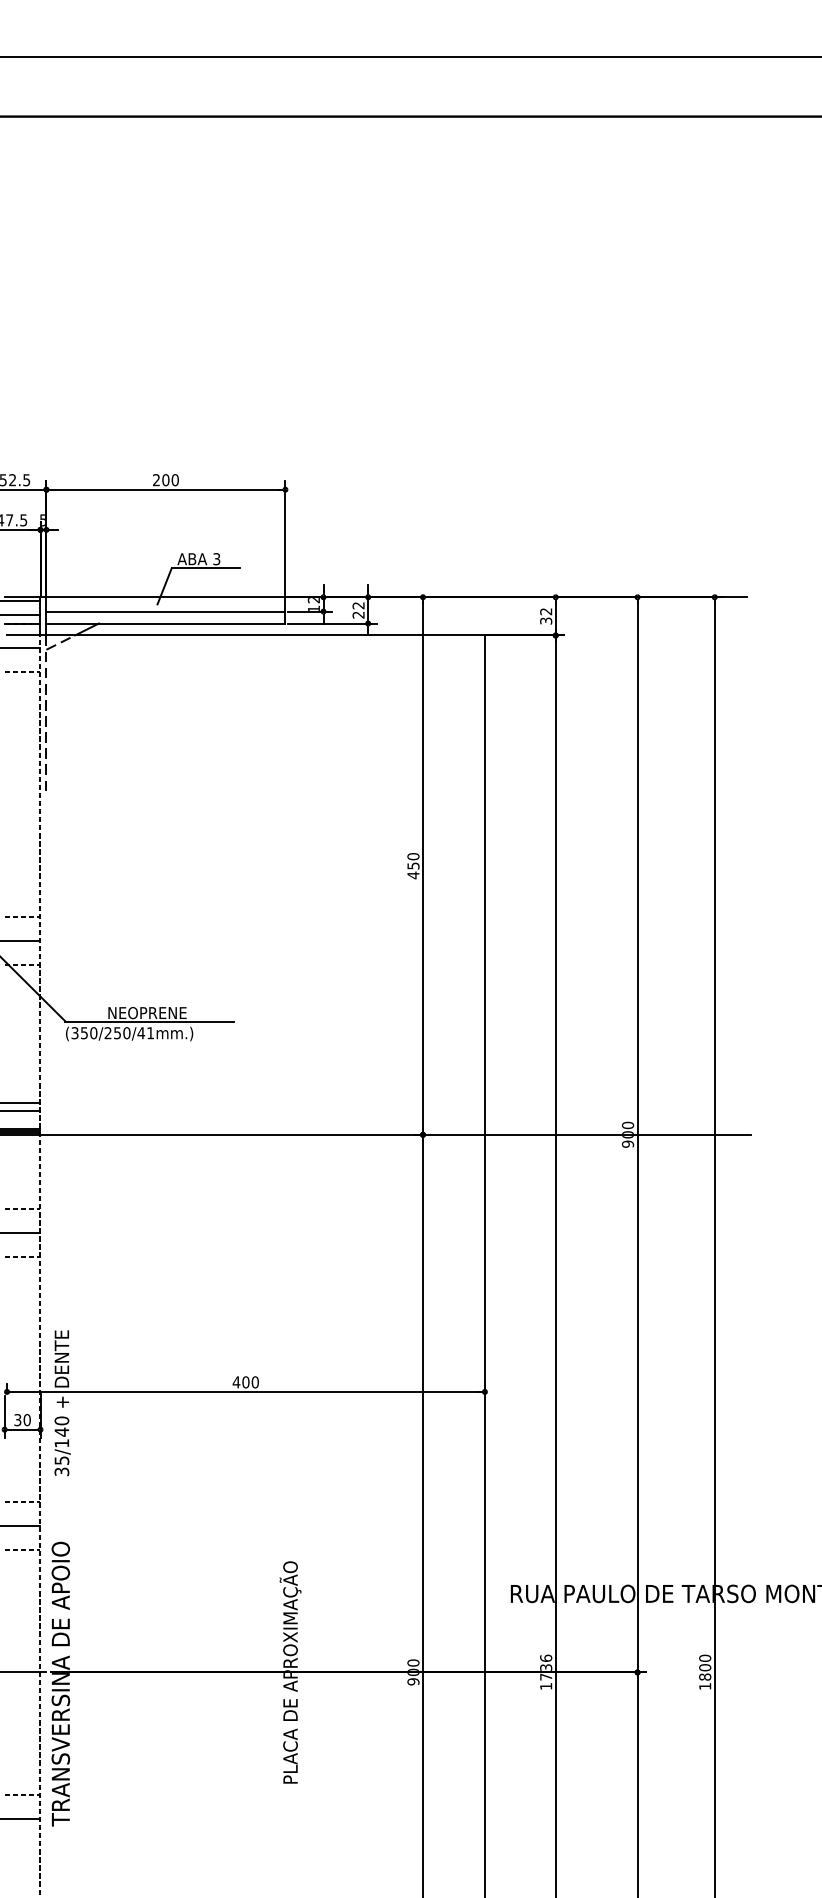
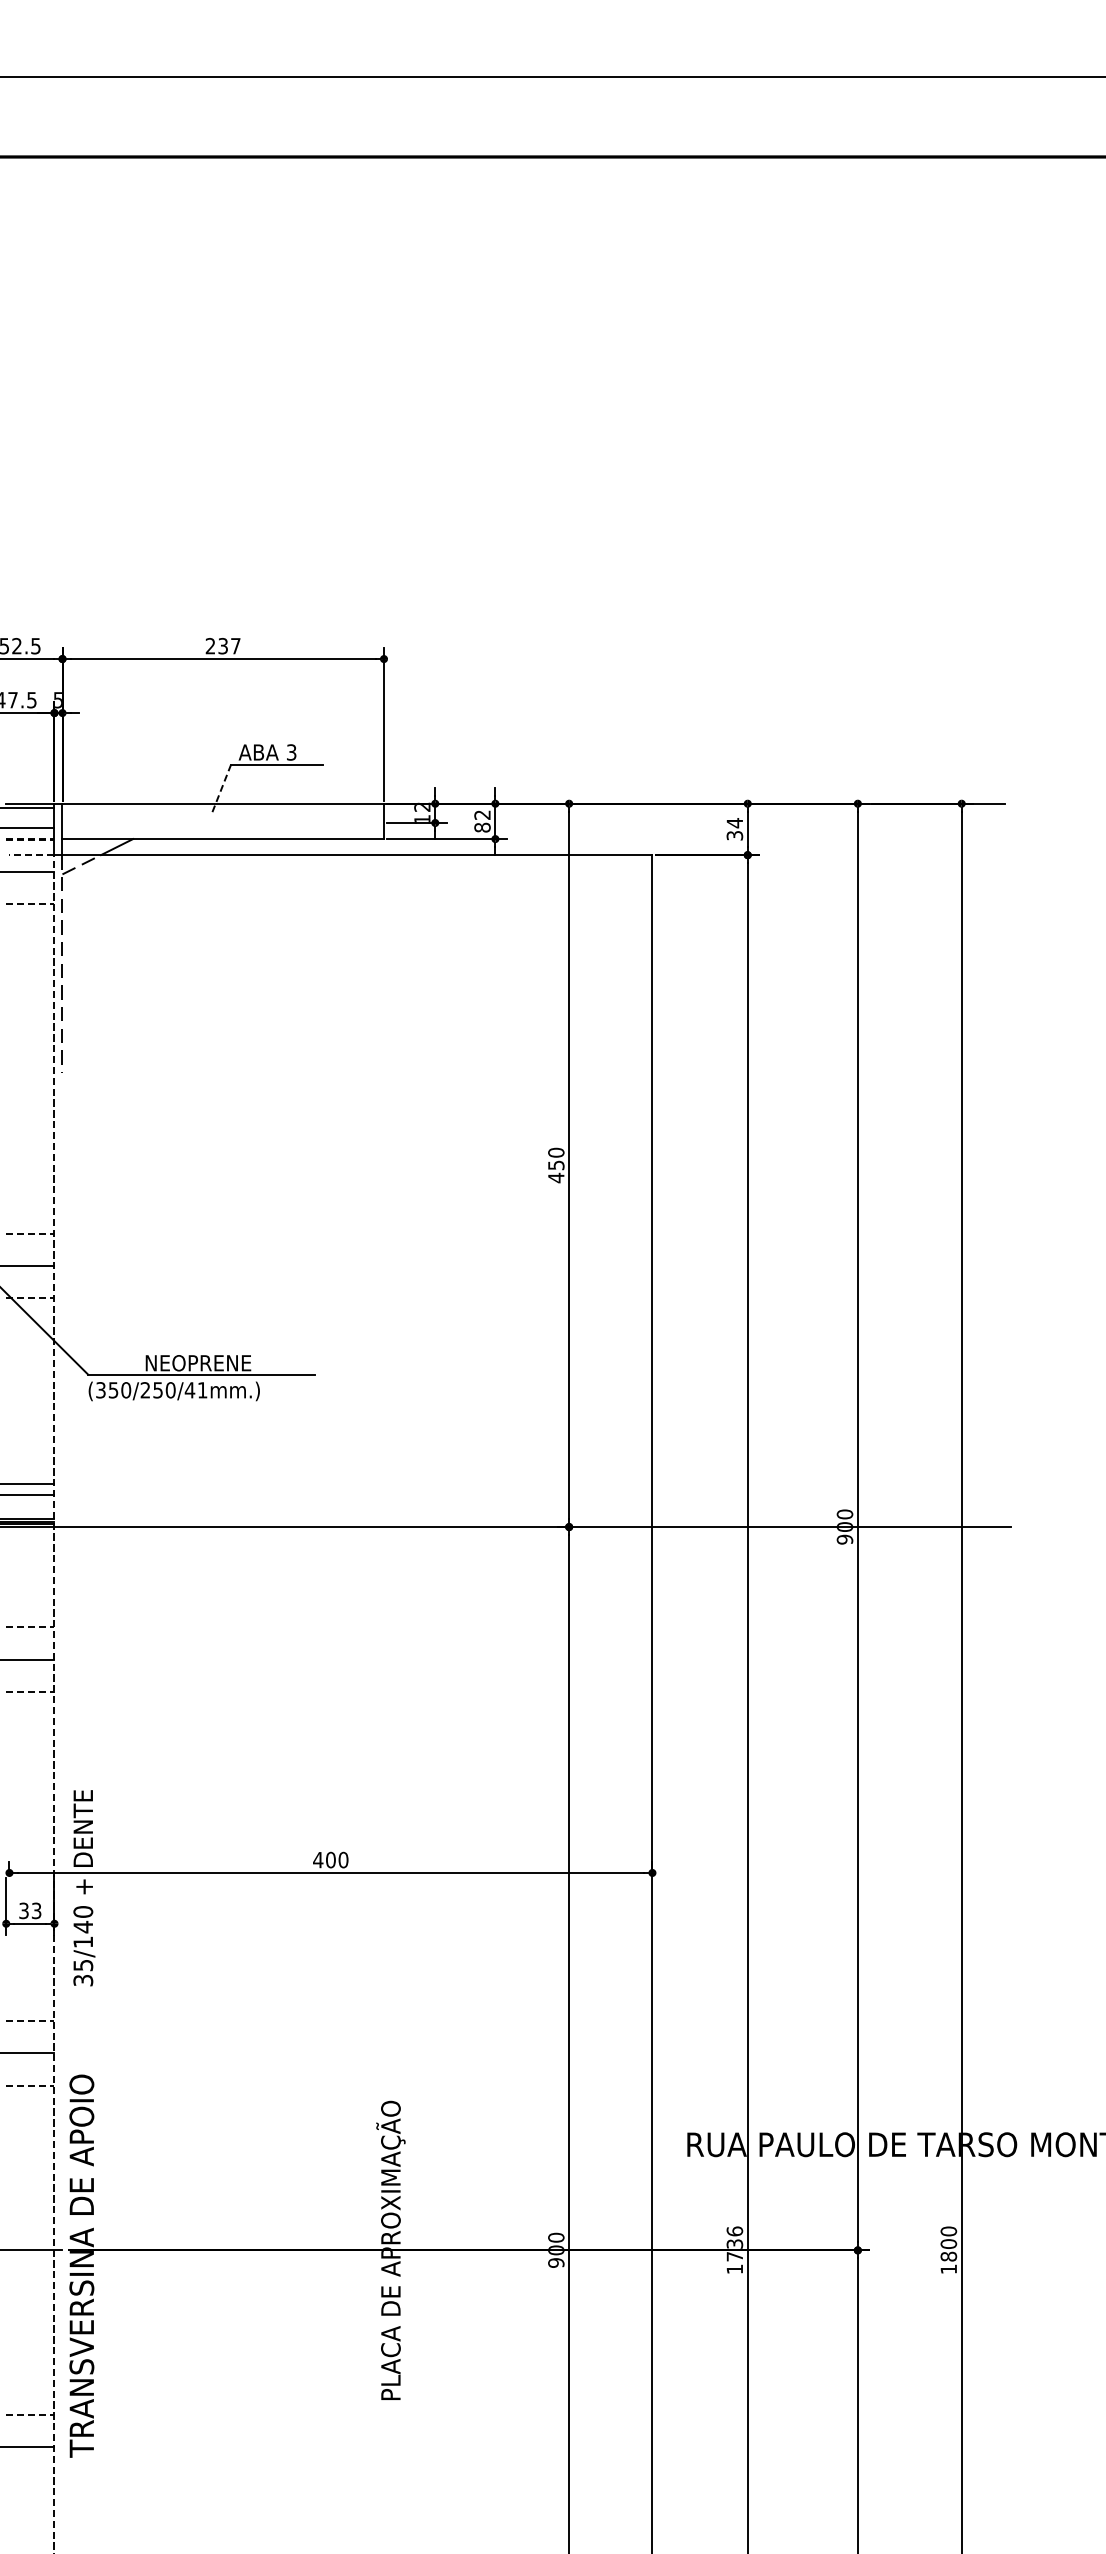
text: (170, 480) -> (229, 646), 200 -> 237
line: (164, 586) -> (221, 789), solid -> dashed
line: (165, 611) -> (222, 822), removed
text: (545, 611) -> (734, 823), 32 -> 34
text: (358, 614) -> (482, 827), 22 -> 82
line: (22, 623) -> (30, 839), solid -> dashed
line: (23, 635) -> (31, 855), solid -> dashed
text: (27, 1419) -> (36, 1910), 30 -> 33

